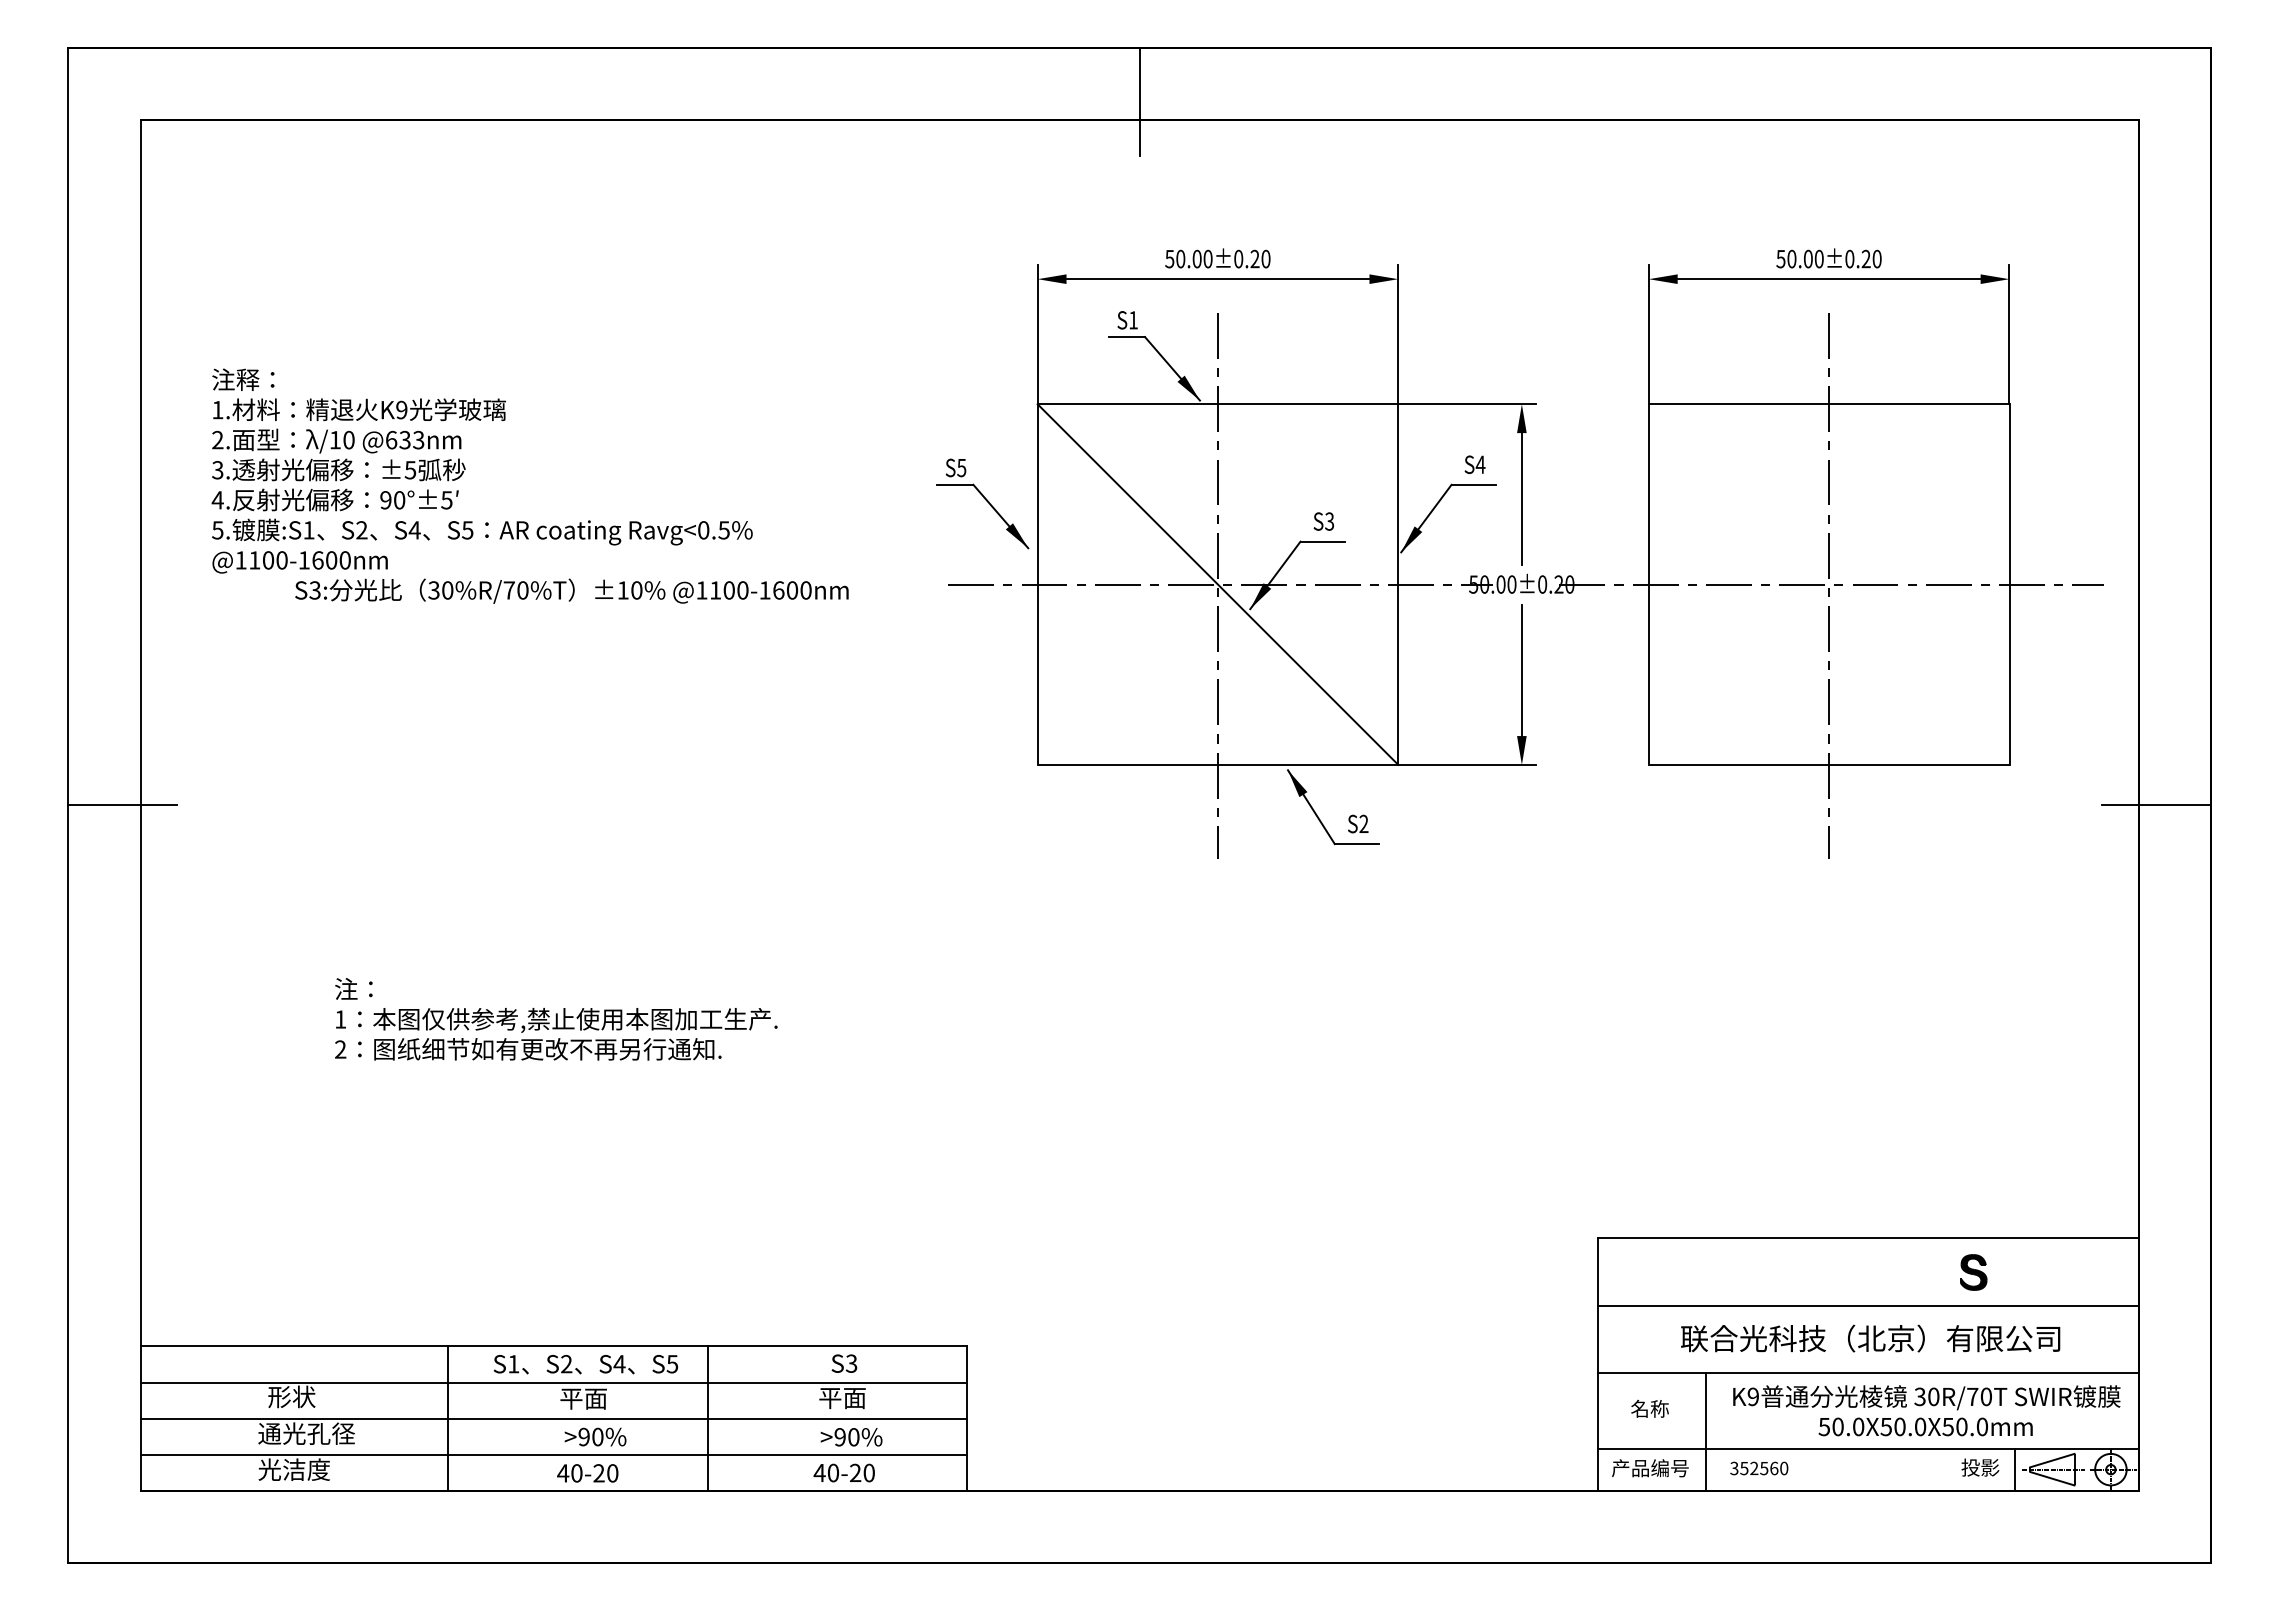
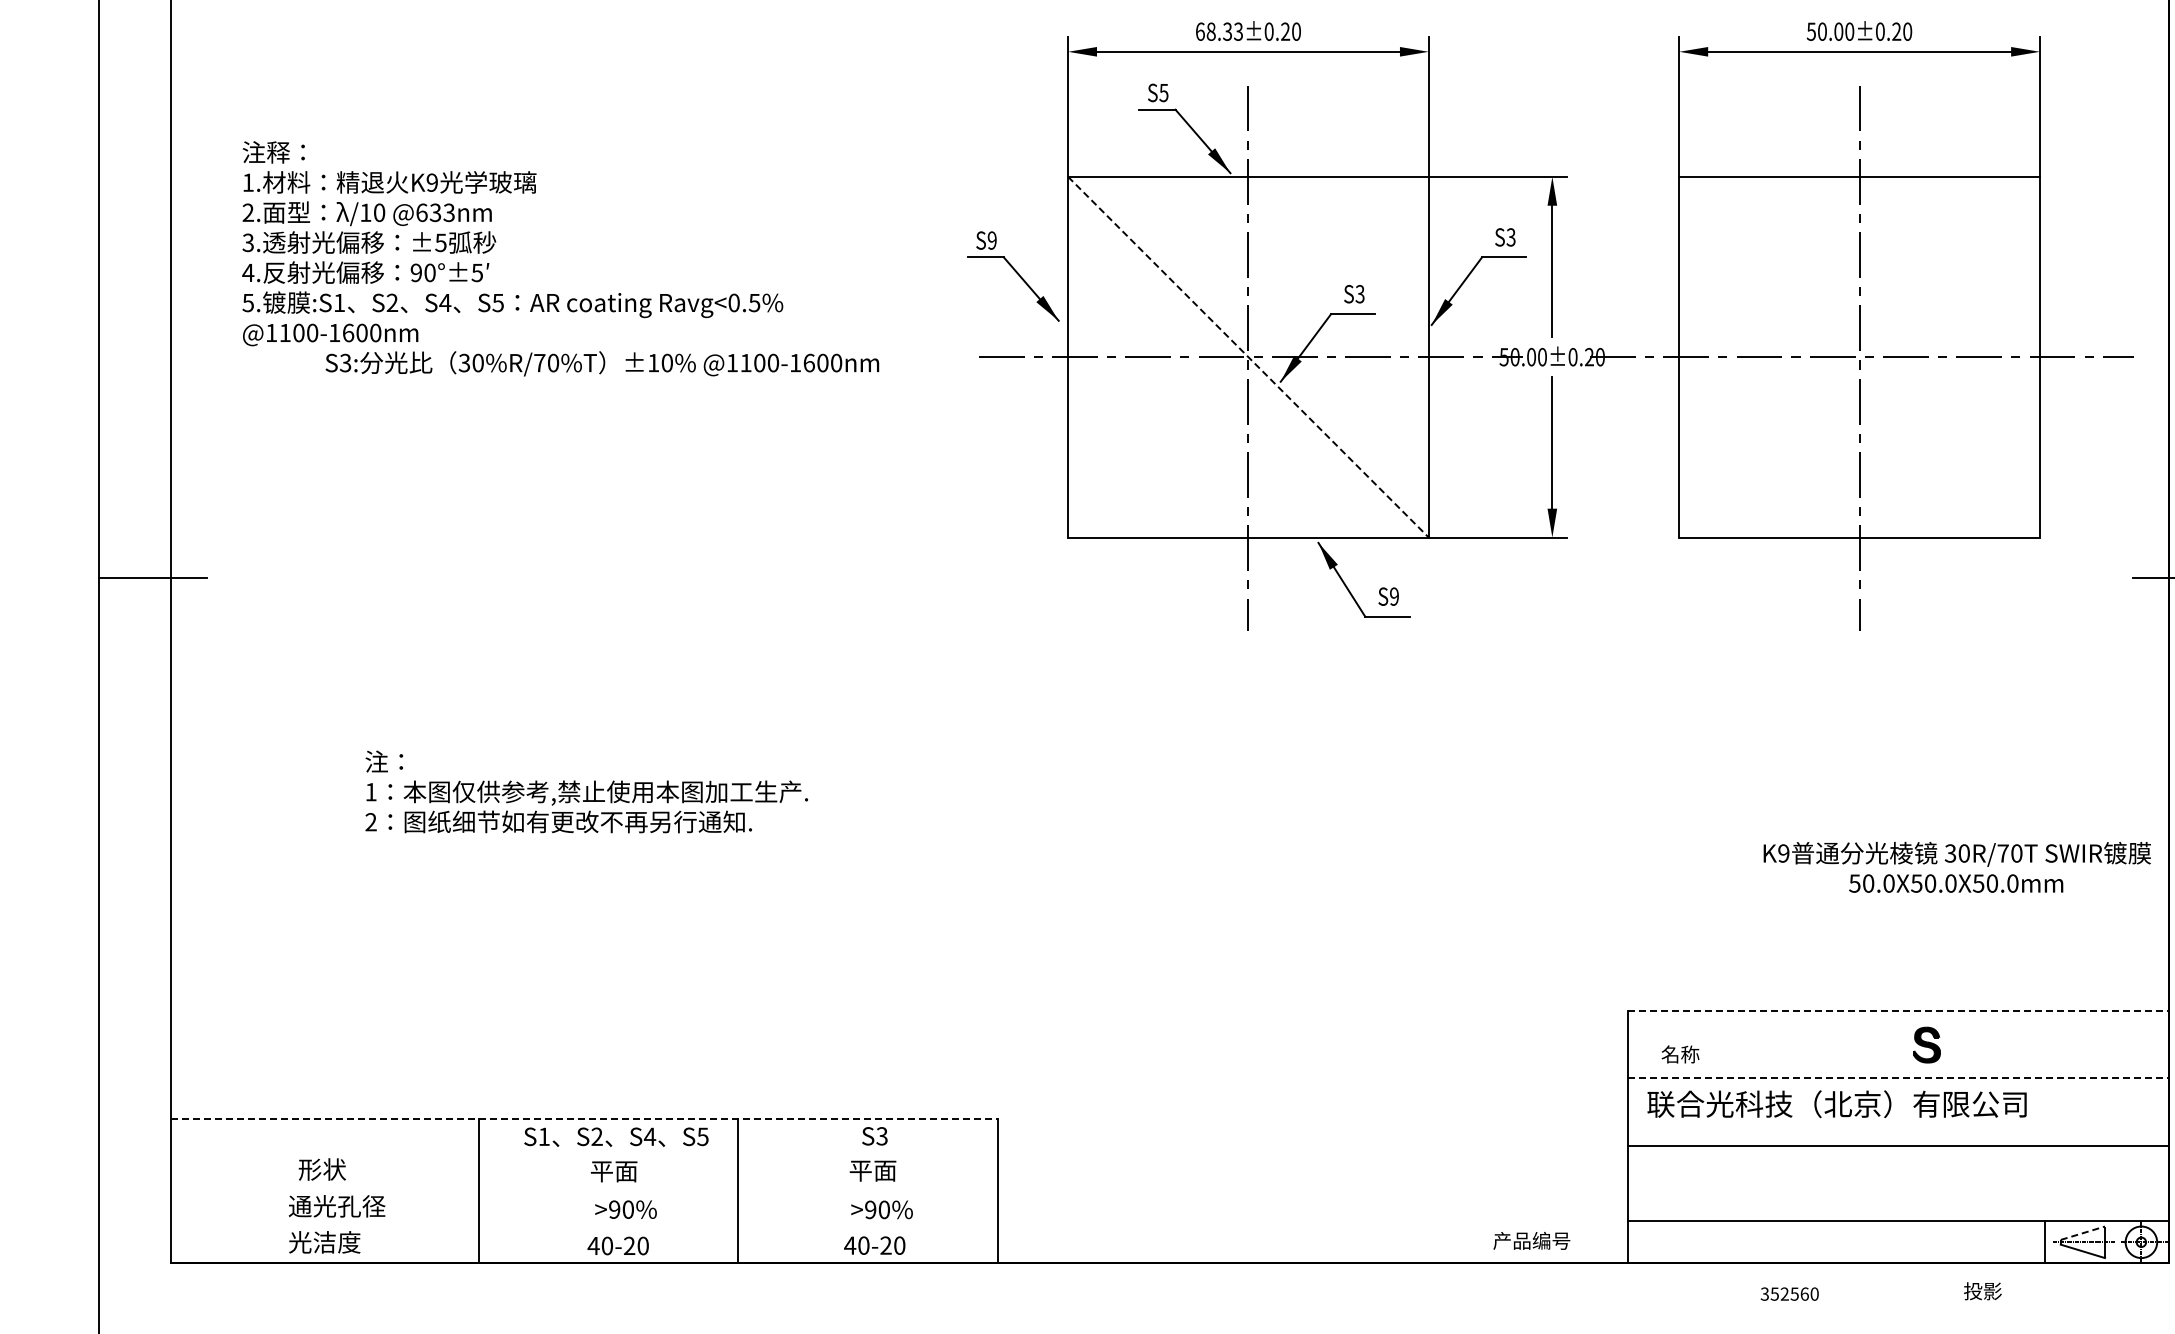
text: (1188, 258) -> (1218, 31), 50.00±0.20 -> 68.33±0.20
text: (1132, 320) -> (1162, 93), S1 -> S5
text: (1480, 464) -> (1510, 237), S4 -> S3
text: (961, 467) -> (991, 240), S5 -> S9
line: (1218, 584) -> (1248, 357), solid -> dashed
text: (1363, 824) -> (1393, 597), S2 -> S9
line: (1868, 1238) -> (1898, 1011), solid -> dashed
part: (1973, 1272) -> (1926, 1045), moved
line: (1868, 1305) -> (1898, 1078), solid -> dashed
text: (1870, 1338) -> (1836, 1104), moved
line: (554, 1346) -> (584, 1119), solid -> dashed
line: (553, 1382) -> (583, 1155), removed
text: (1649, 1408) -> (1679, 1054), moved
text: (1926, 1410) -> (1956, 867), moved
line: (553, 1418) -> (583, 1191), removed
line: (1706, 1431) -> (1736, 1204), removed
line: (553, 1454) -> (583, 1227), removed
line: (2052, 1460) -> (2082, 1233), solid -> dashed
text: (1980, 1467) -> (1982, 1291), moved
text: (1650, 1468) -> (1531, 1241), moved
text: (1759, 1468) -> (1789, 1294), moved

